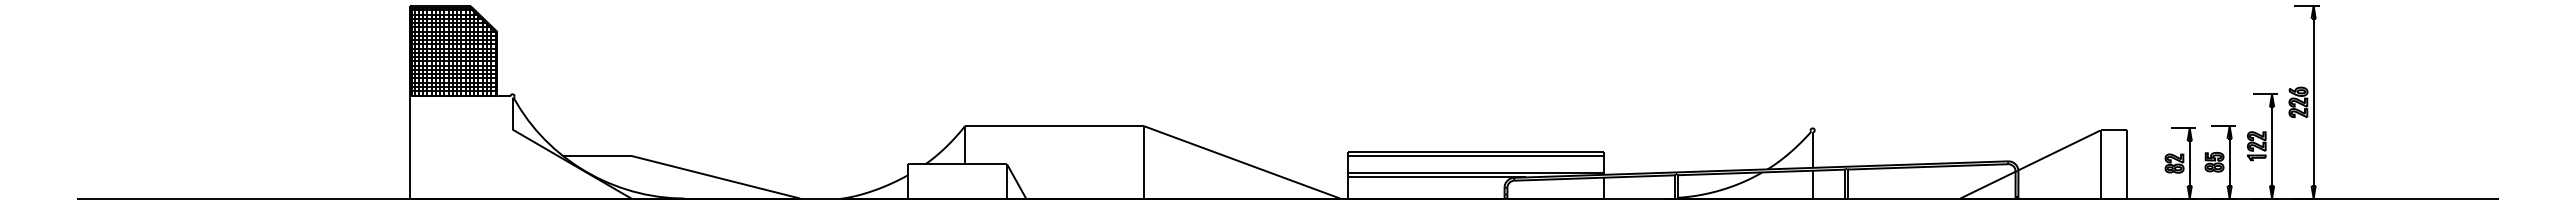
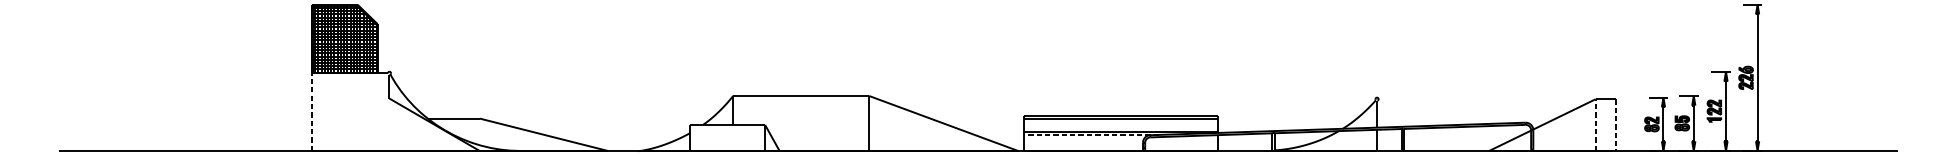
line: (410, 146) -> (311, 111), solid -> dashed
line: (2100, 164) -> (1595, 125), solid -> dashed
line: (2127, 164) -> (1616, 125), solid -> dashed
line: (1436, 177) -> (1091, 134), solid -> dashed

